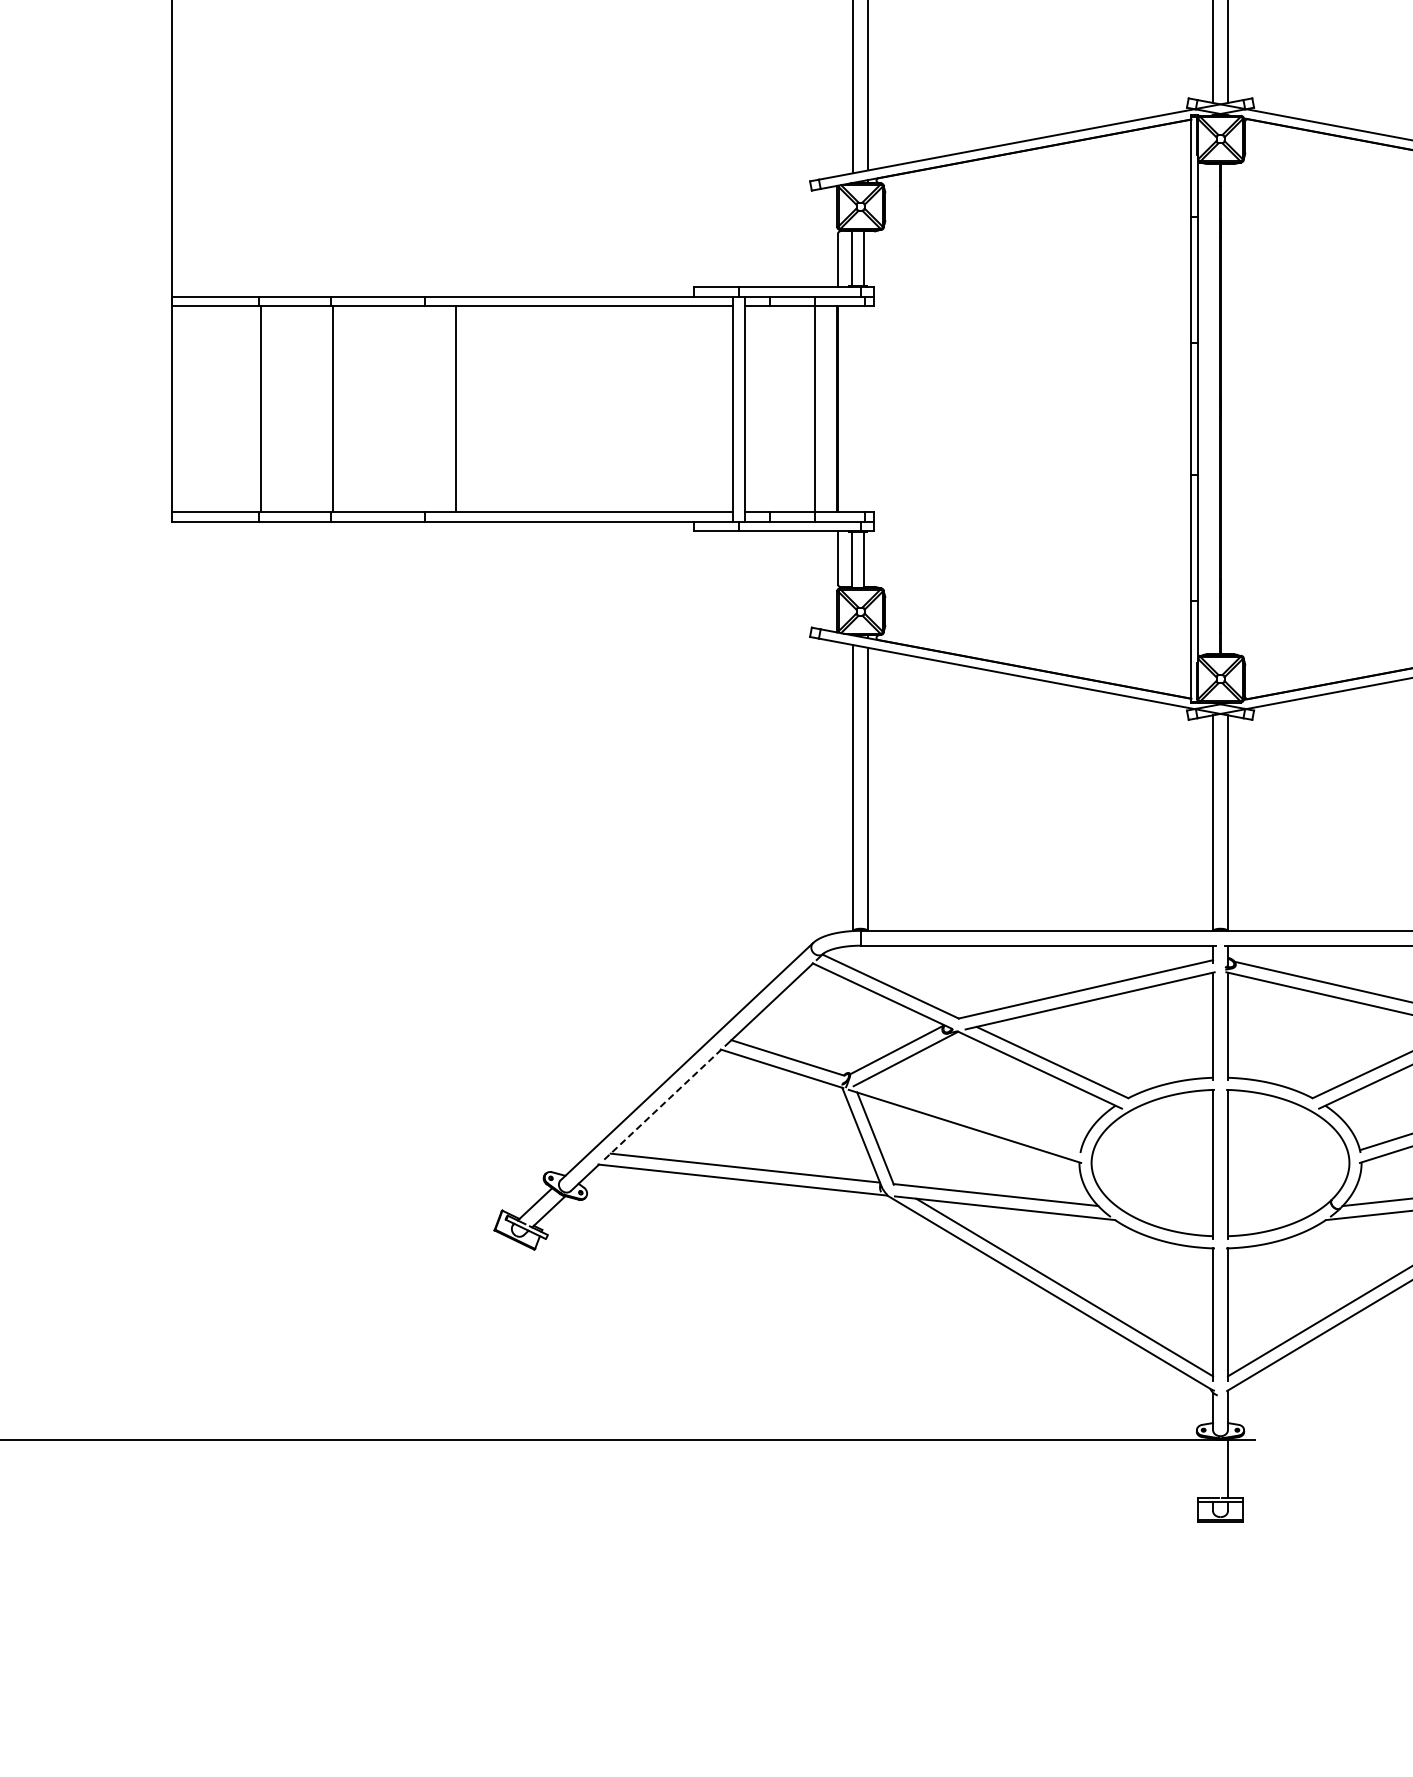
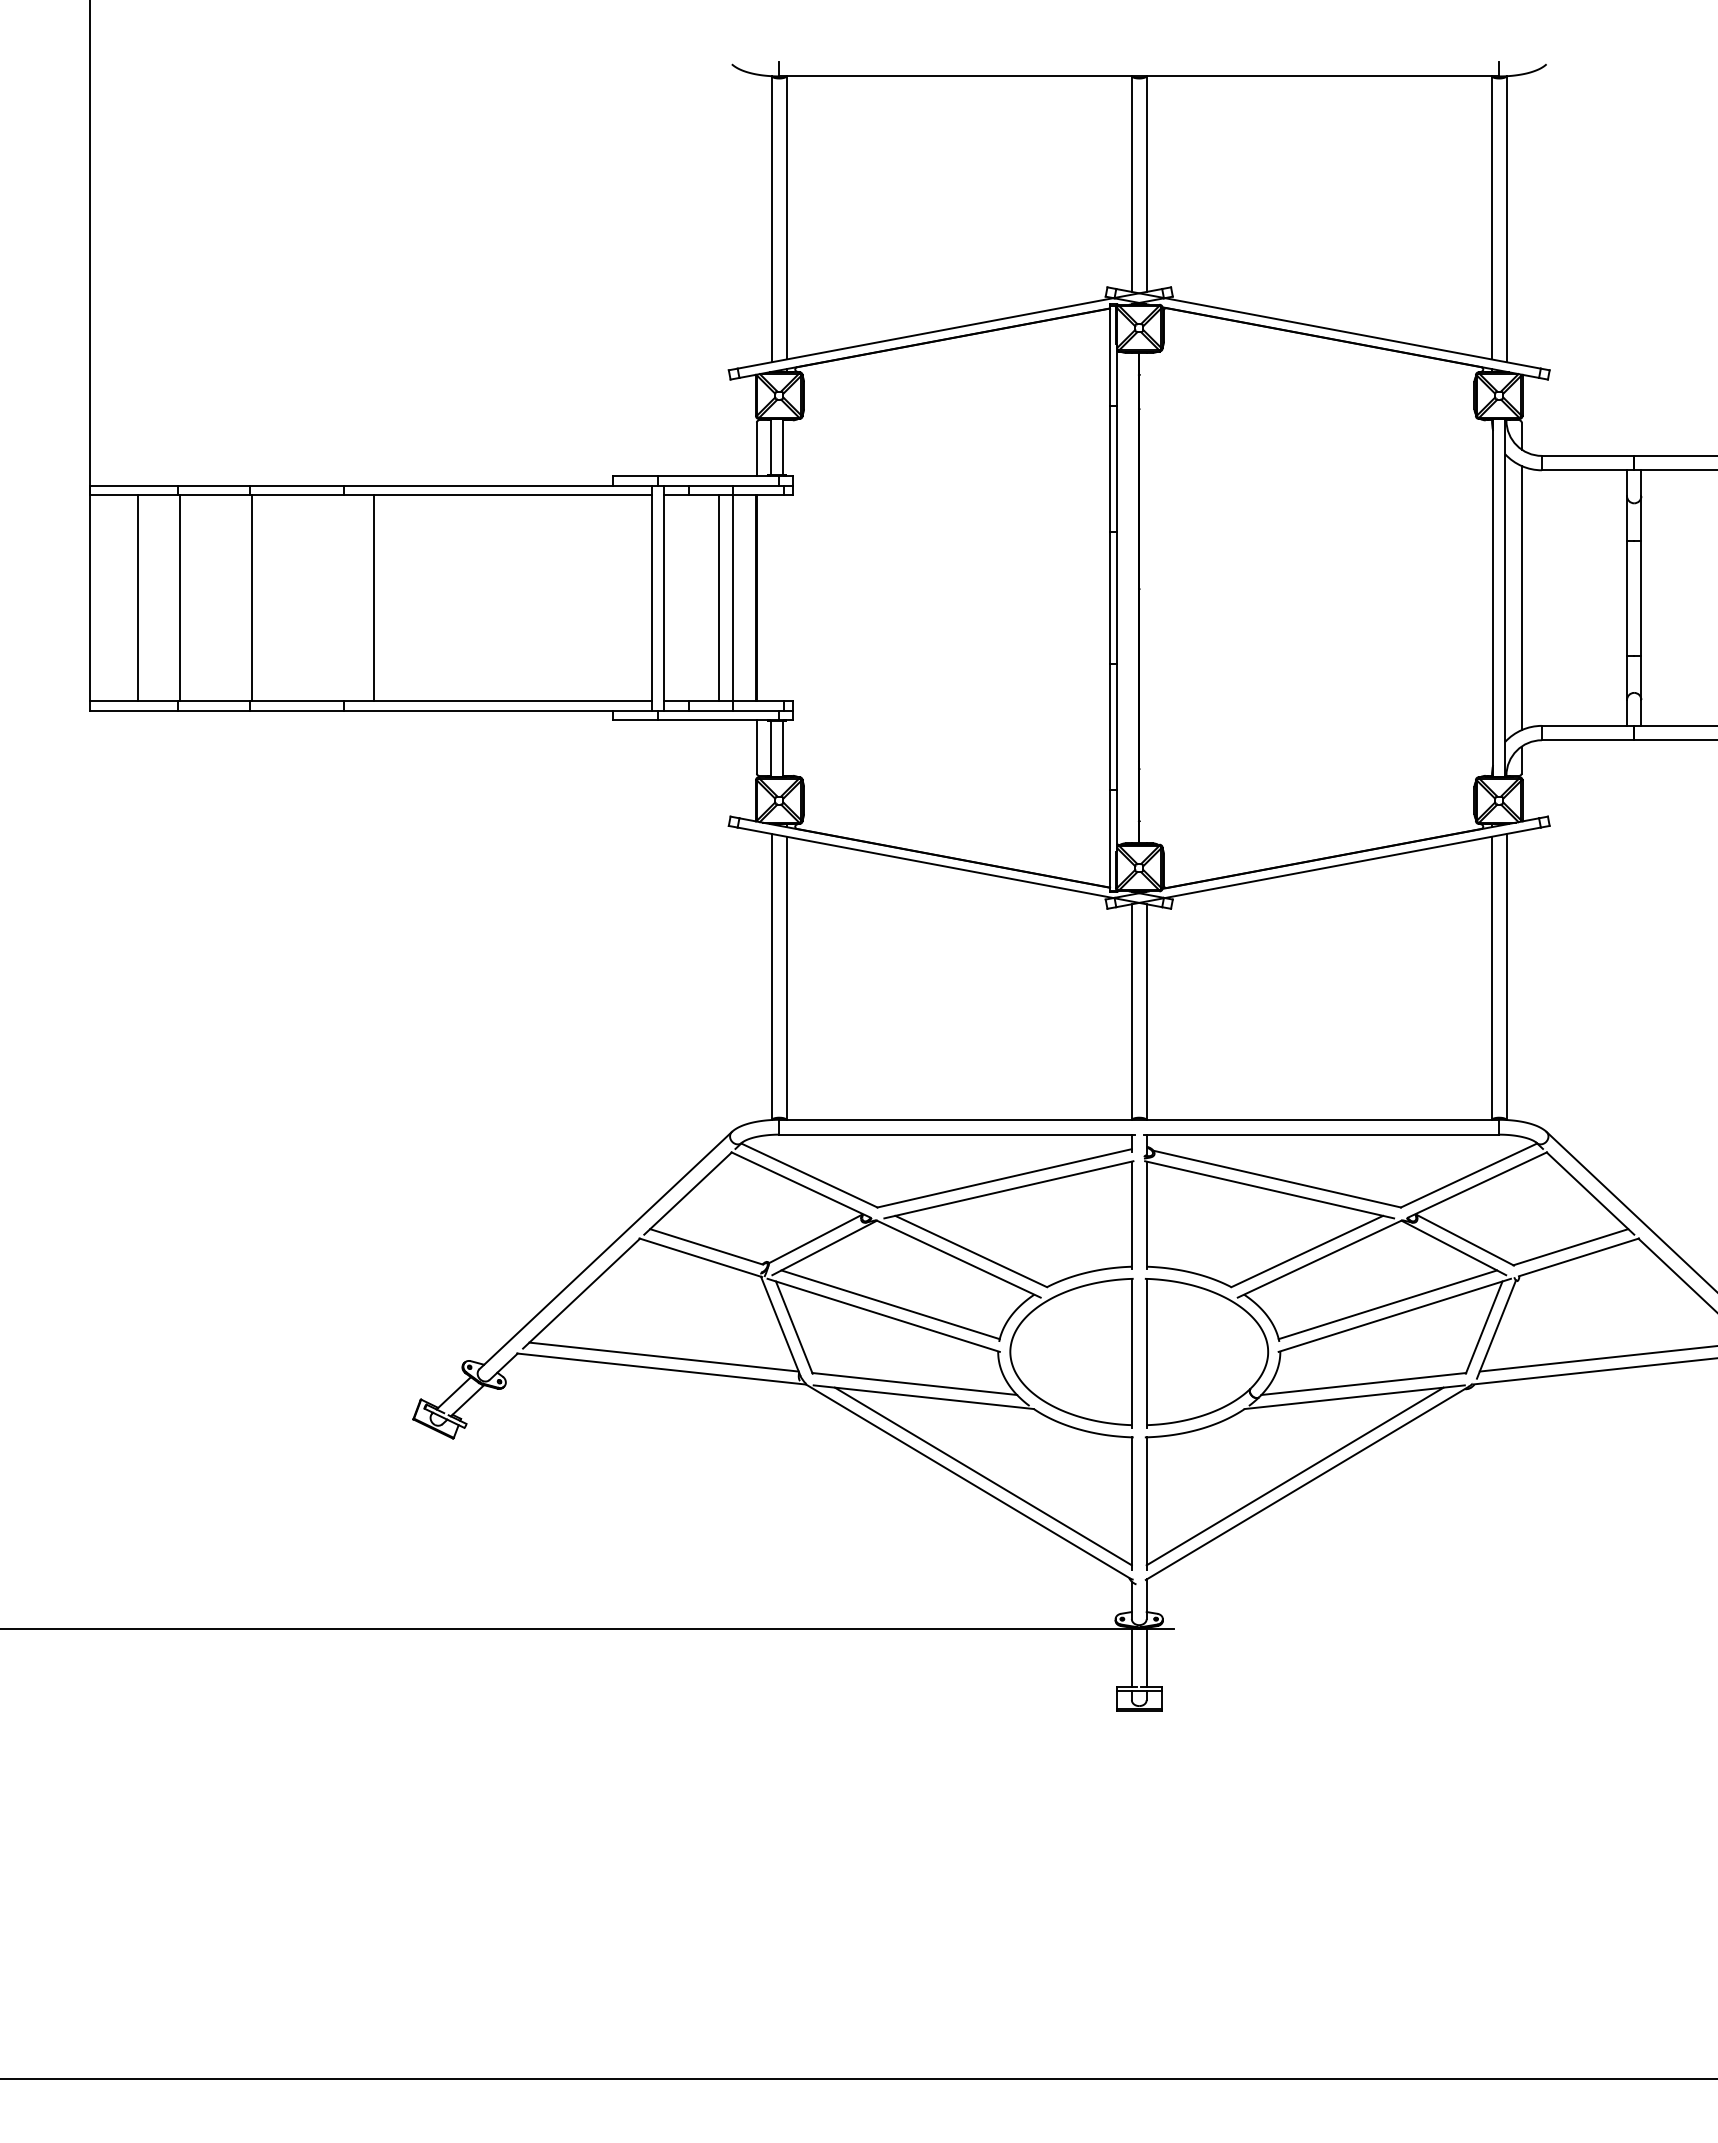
line: (218, 409) -> (137, 598), added
line: (799, 409) -> (718, 598), added
line: (662, 1104) -> (581, 1293), dashed -> solid
line: (971, 1115) -> (890, 1304), added
line: (1212, 1467) -> (1131, 1656), added

